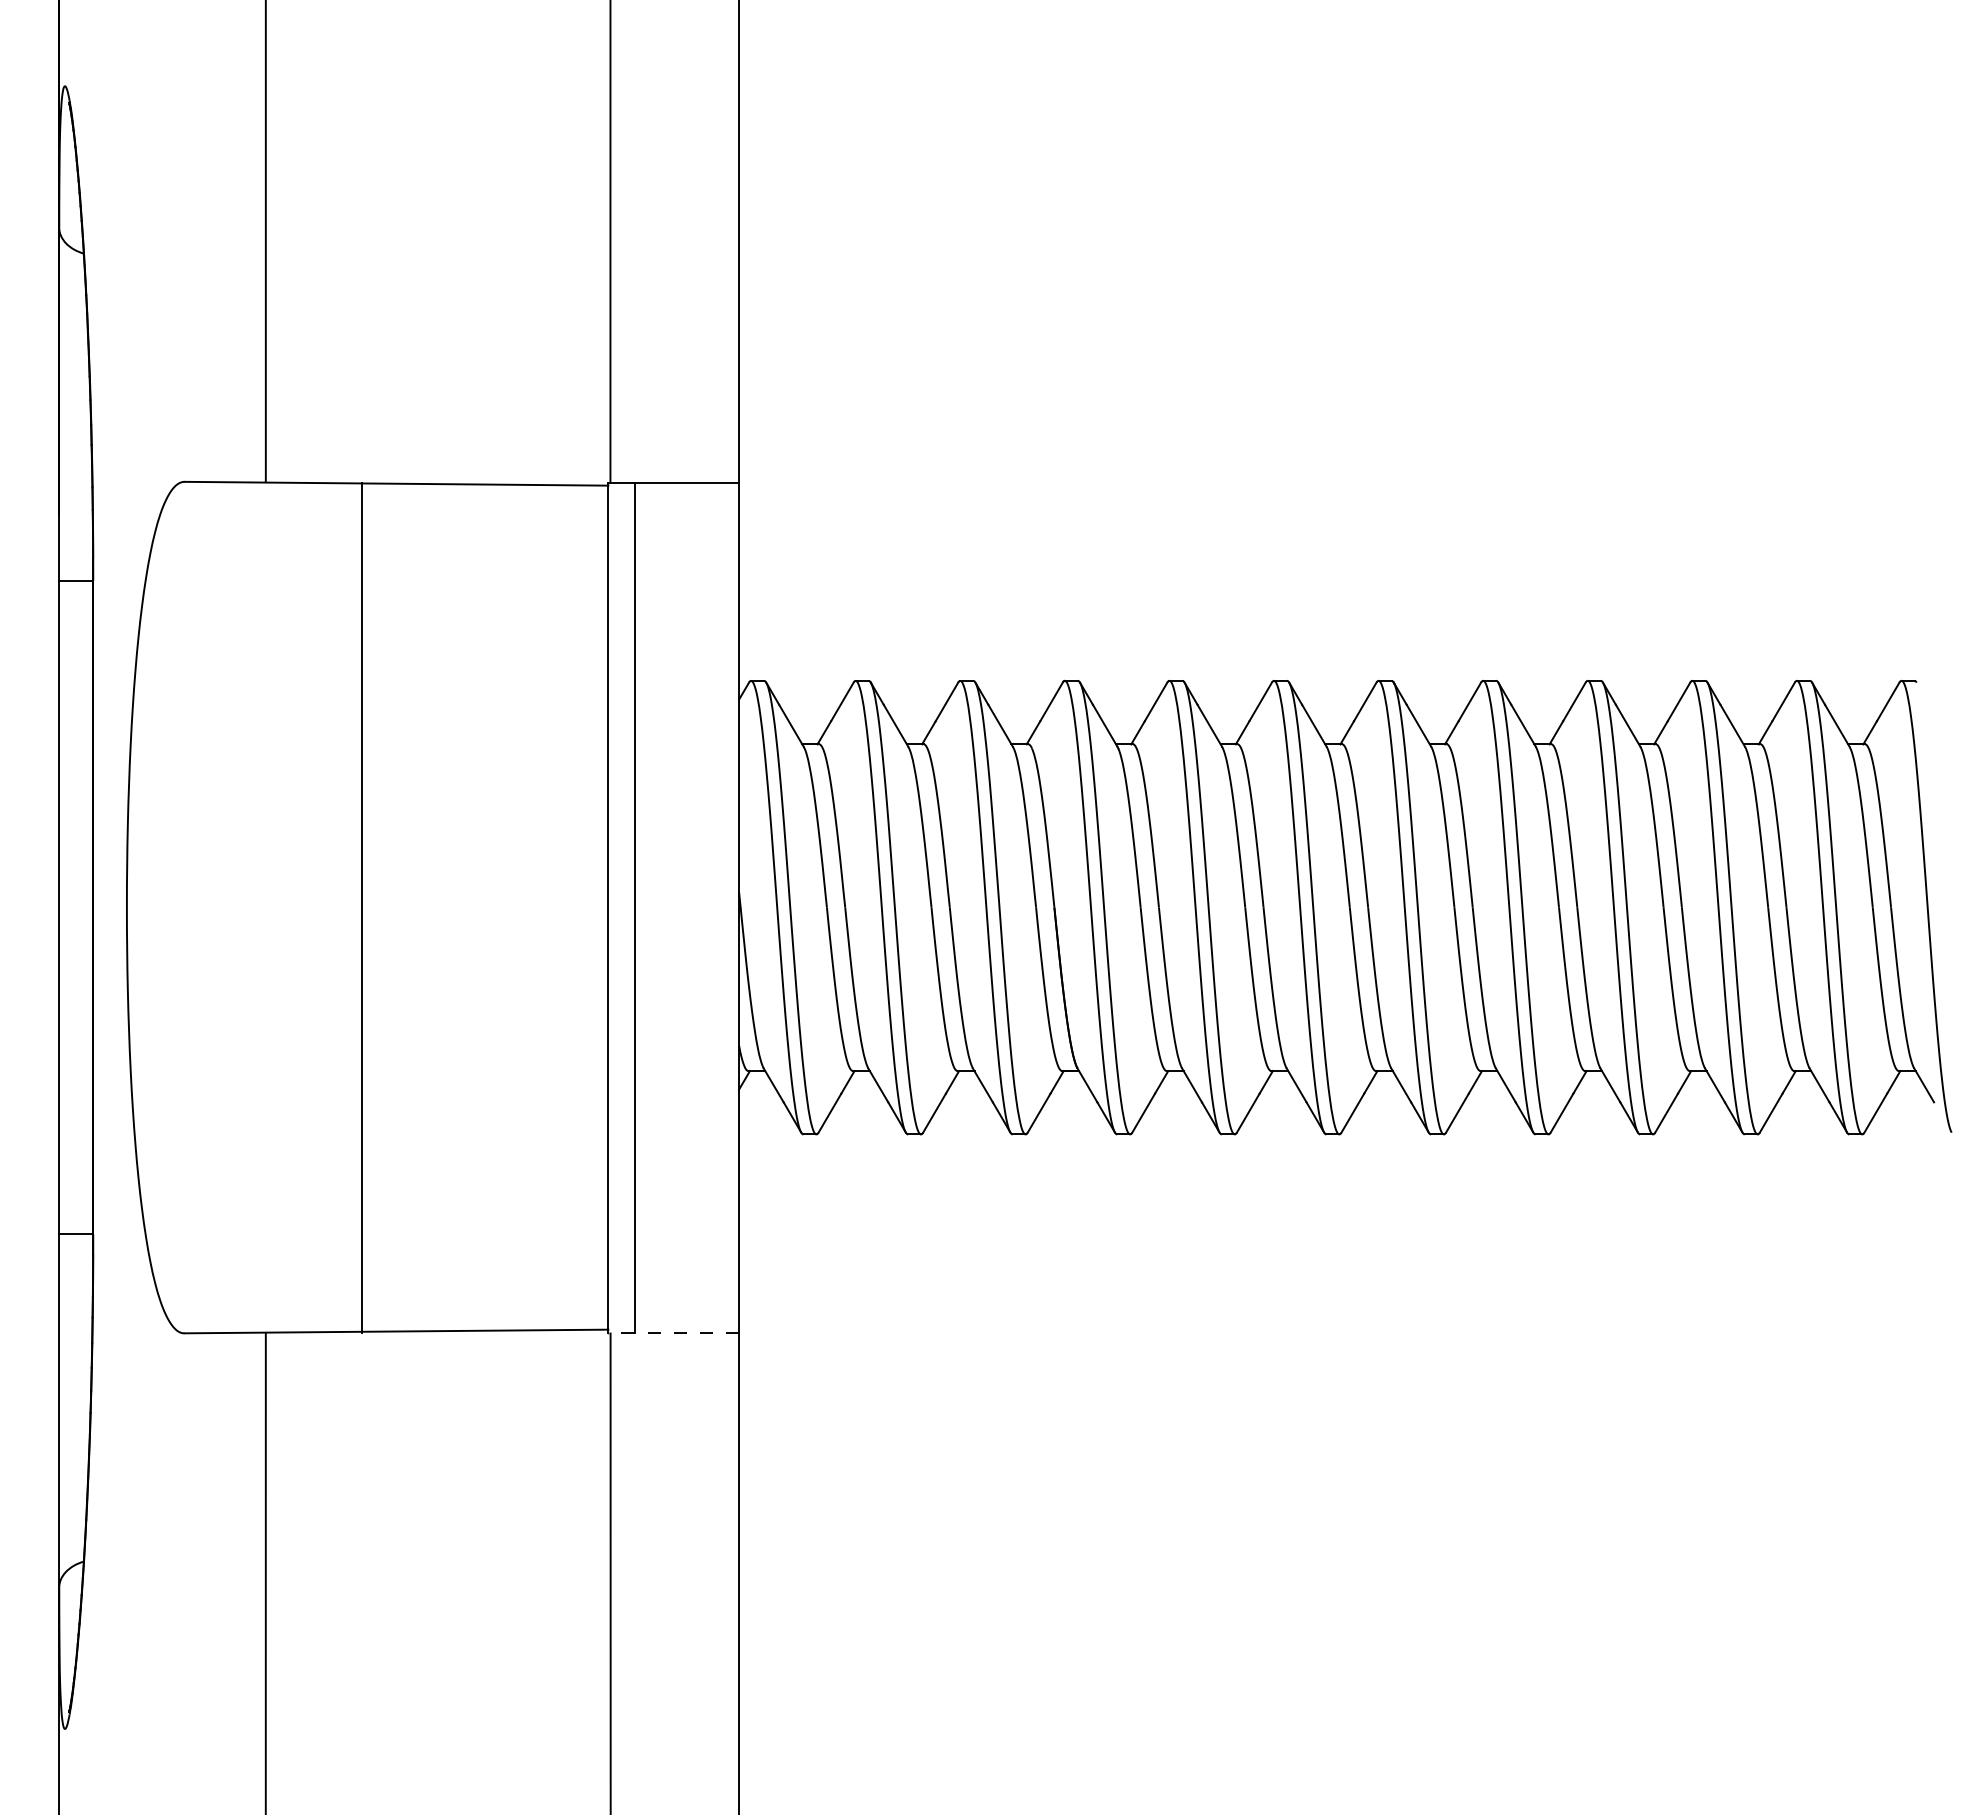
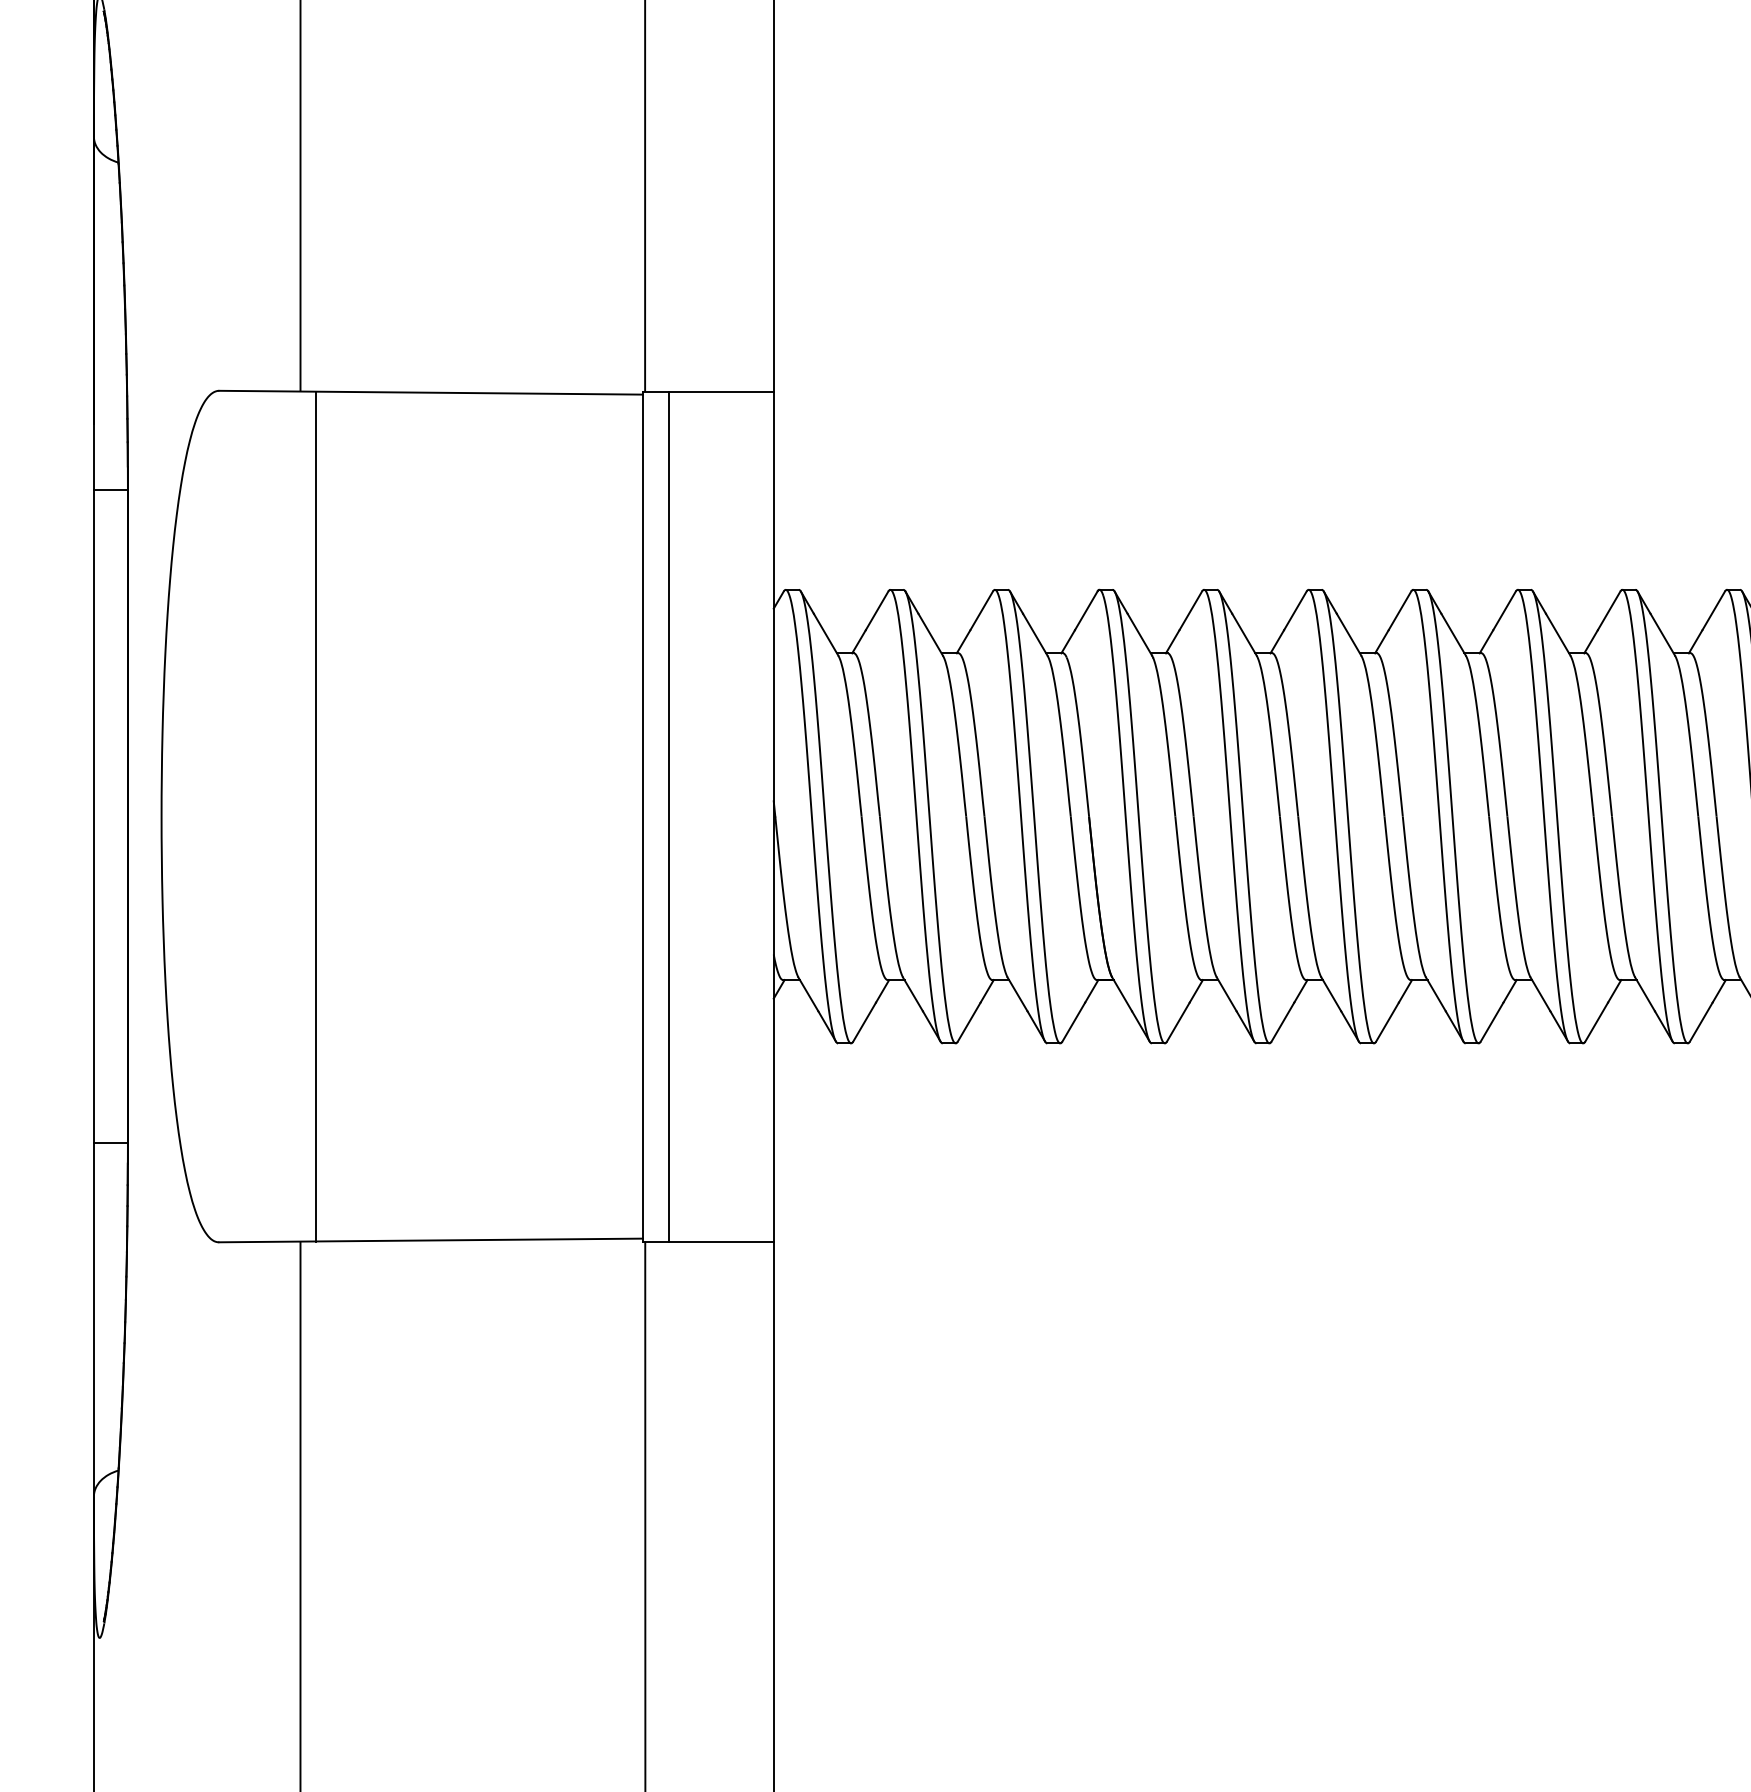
line: (361, 907) -> (316, 816), moved
line: (673, 1332) -> (708, 1241), dashed -> solid

